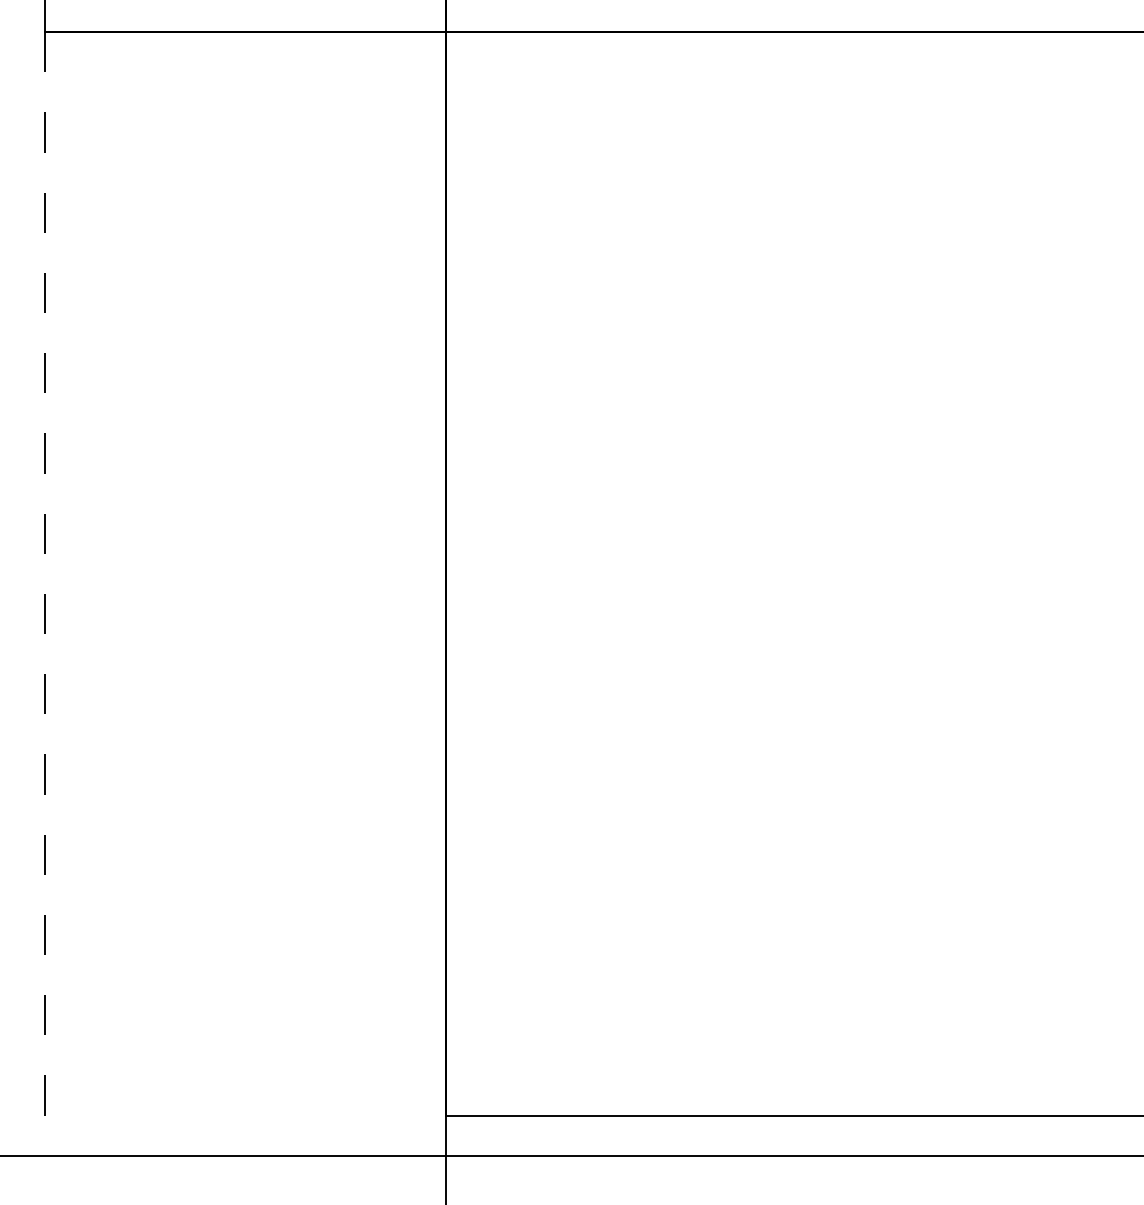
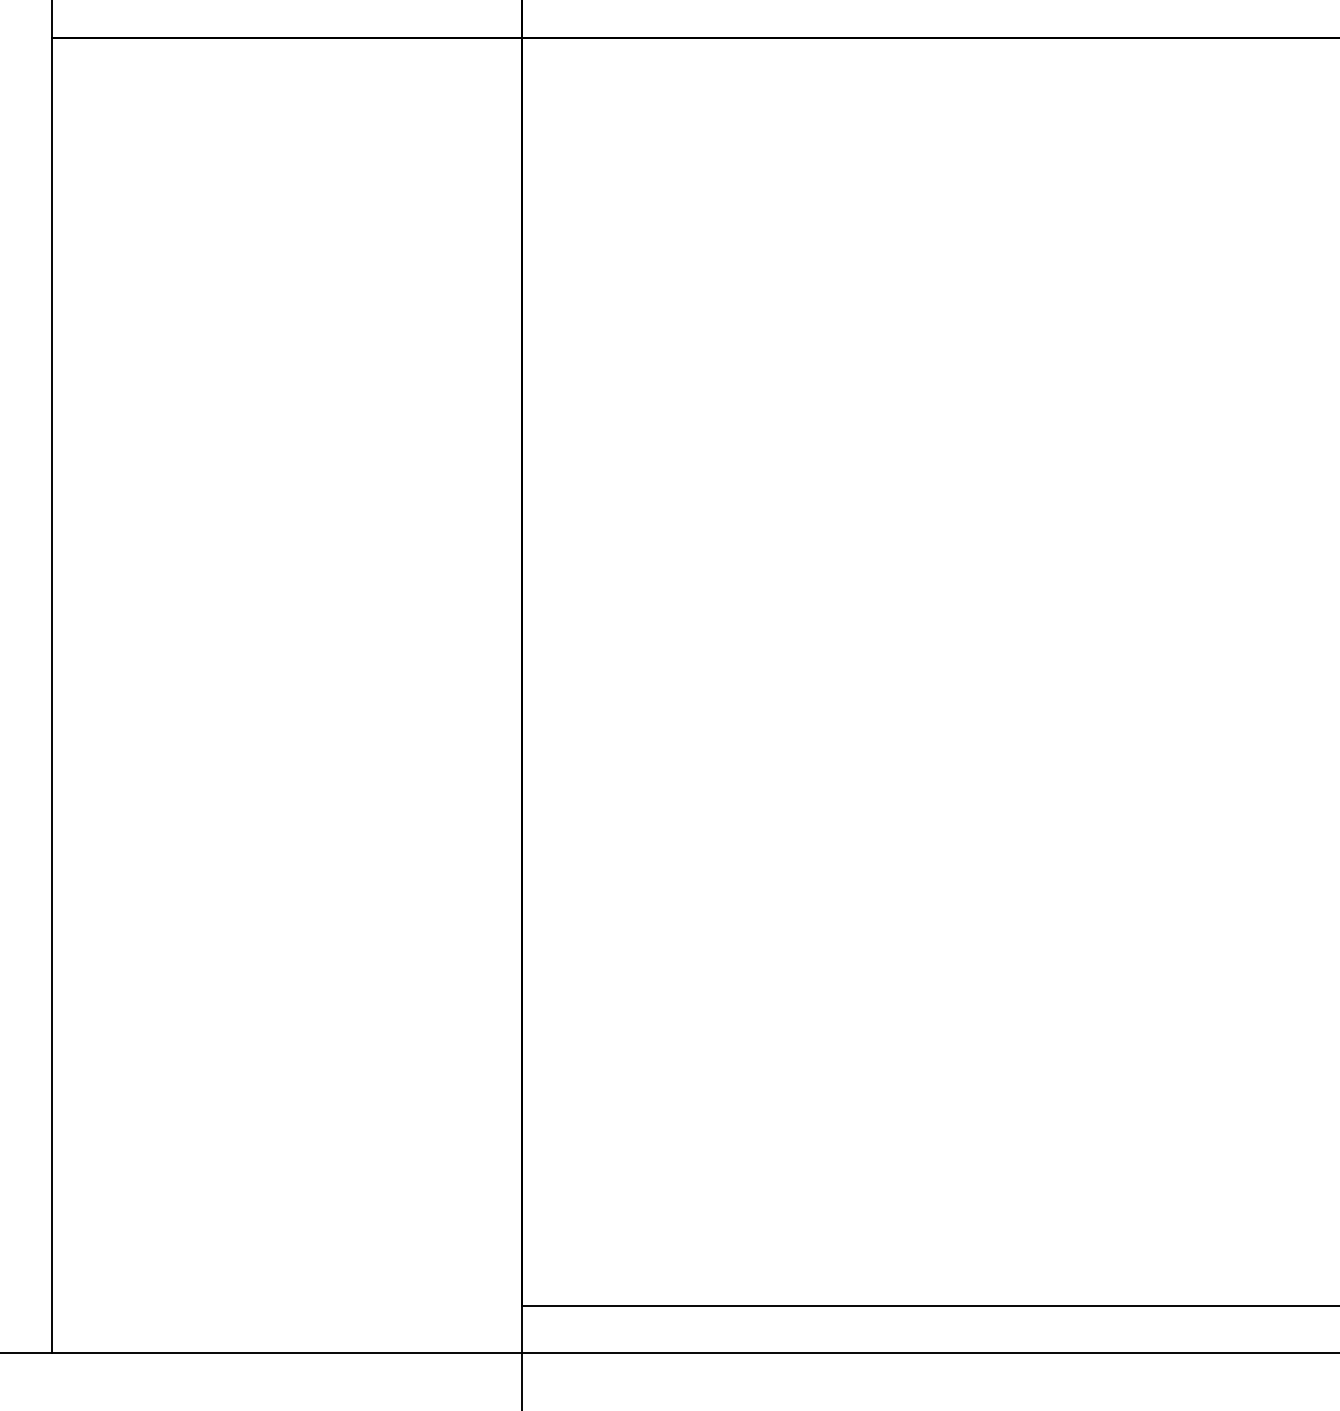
line: (44, 593) -> (52, 694), dashed -> solid

